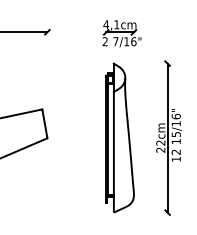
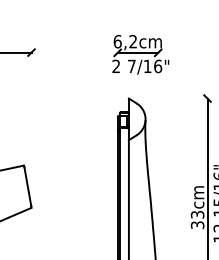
text: (111, 24) -> (125, 41), 4,1cm -> 6,2cm
text: (161, 146) -> (198, 219), 22cm -> 33cm

